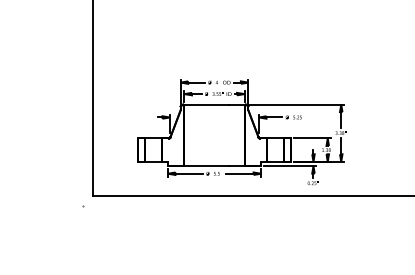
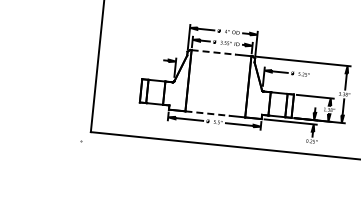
line: (207, 104) -> (214, 52), solid -> dashed
line: (207, 166) -> (208, 114), solid -> dashed

